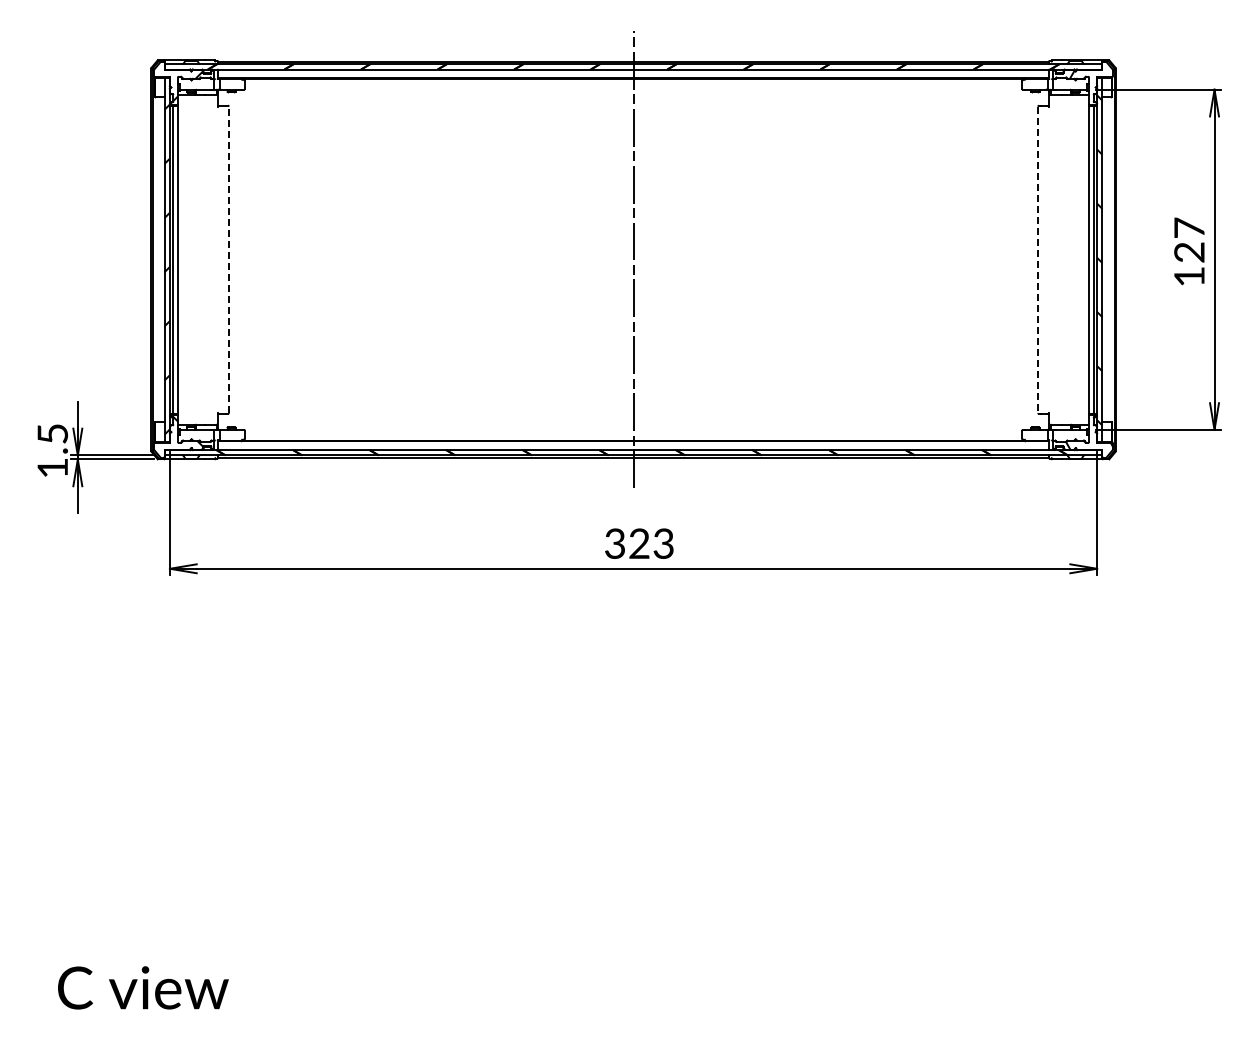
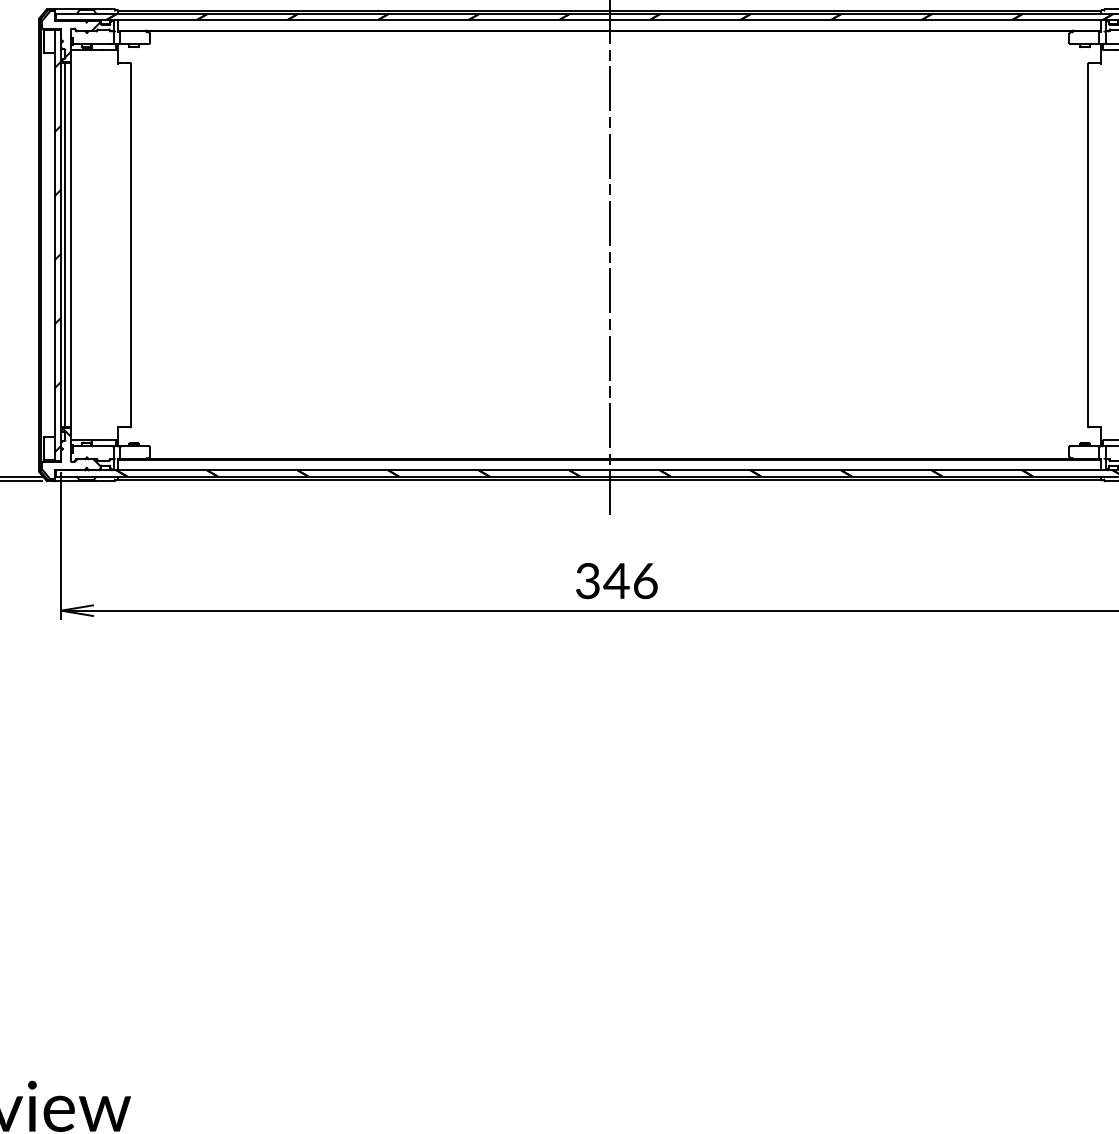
line: (228, 259) -> (130, 244), dashed -> solid
line: (1038, 260) -> (1088, 246), dashed -> solid
text: (651, 543) -> (630, 580), 323 -> 346

